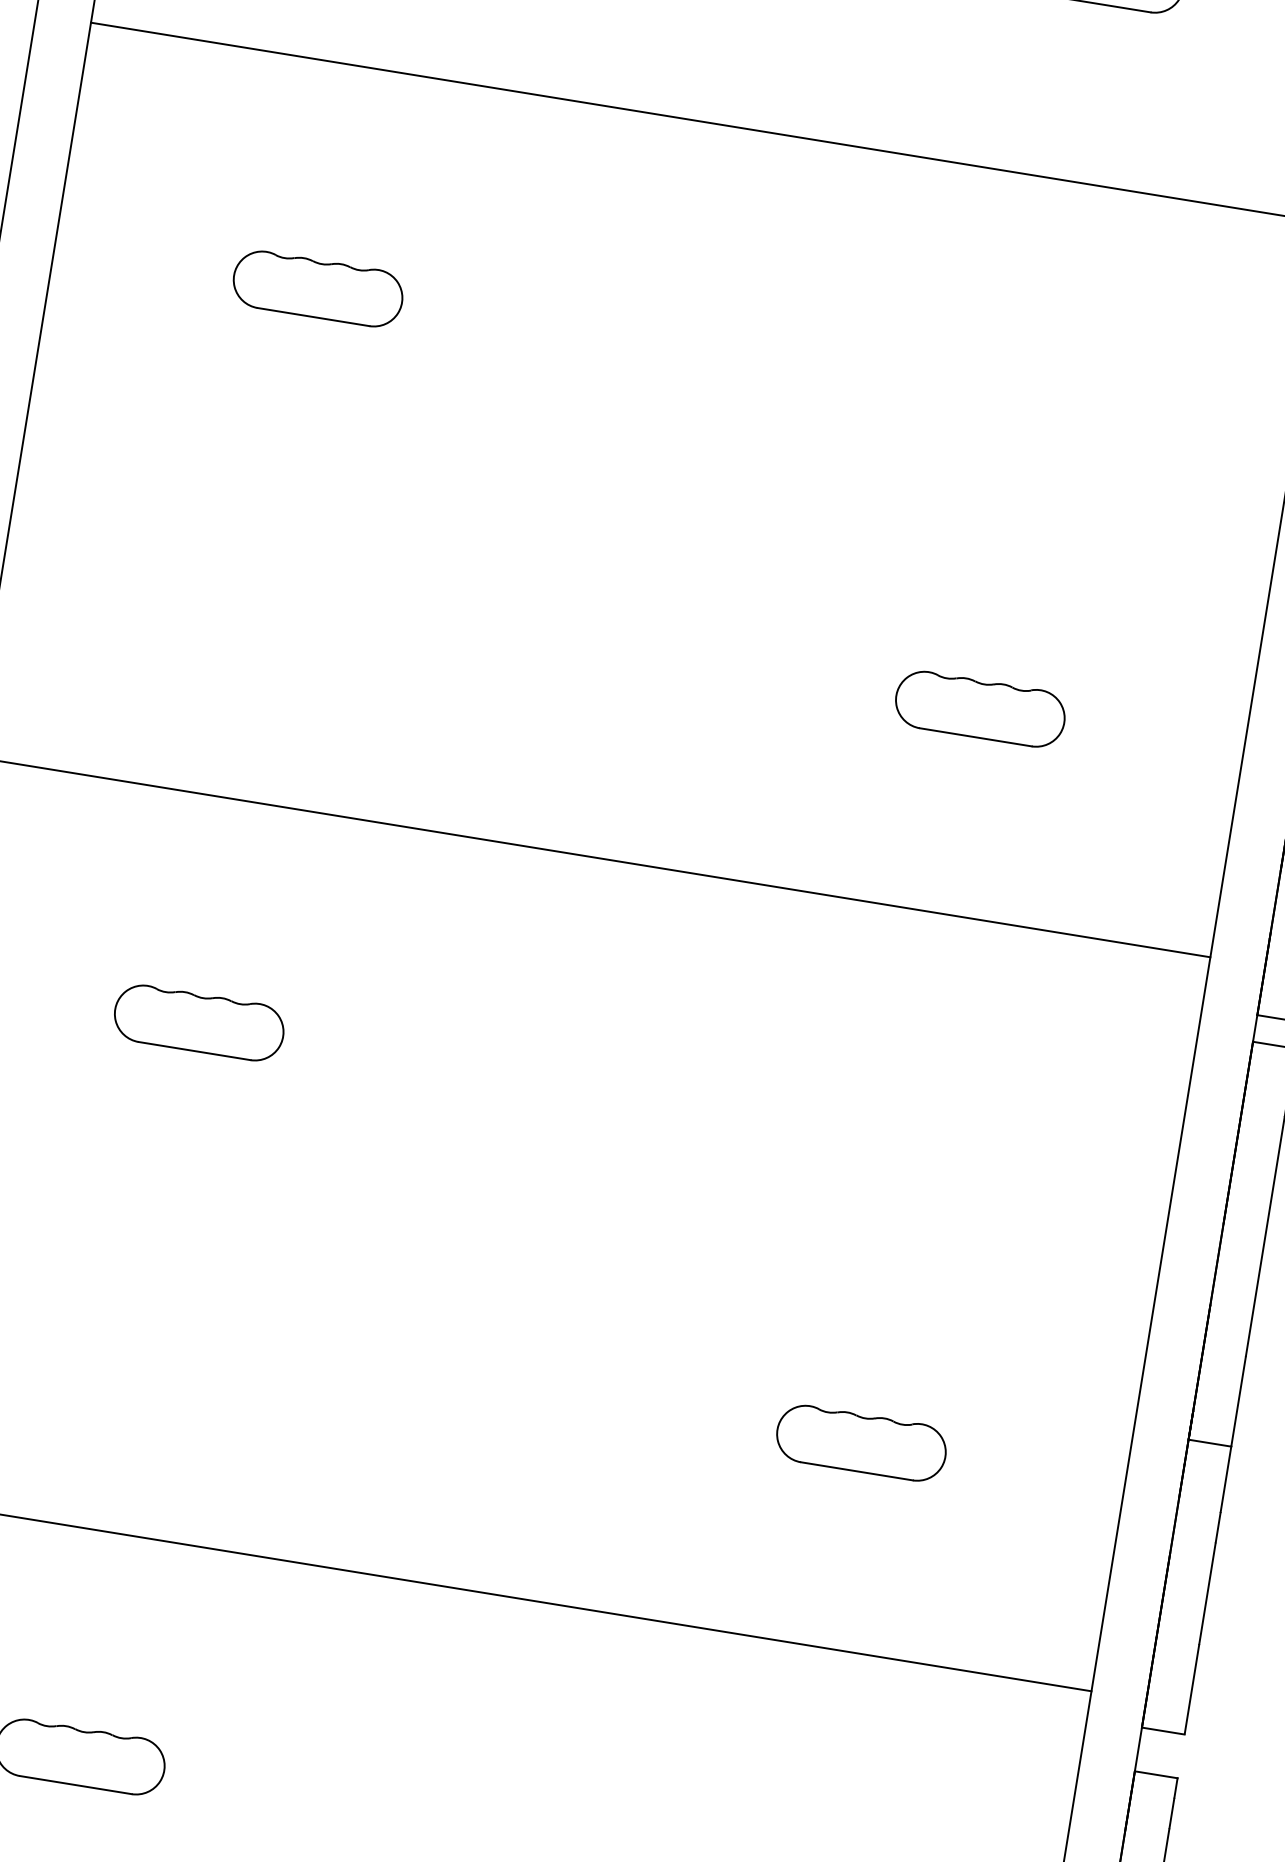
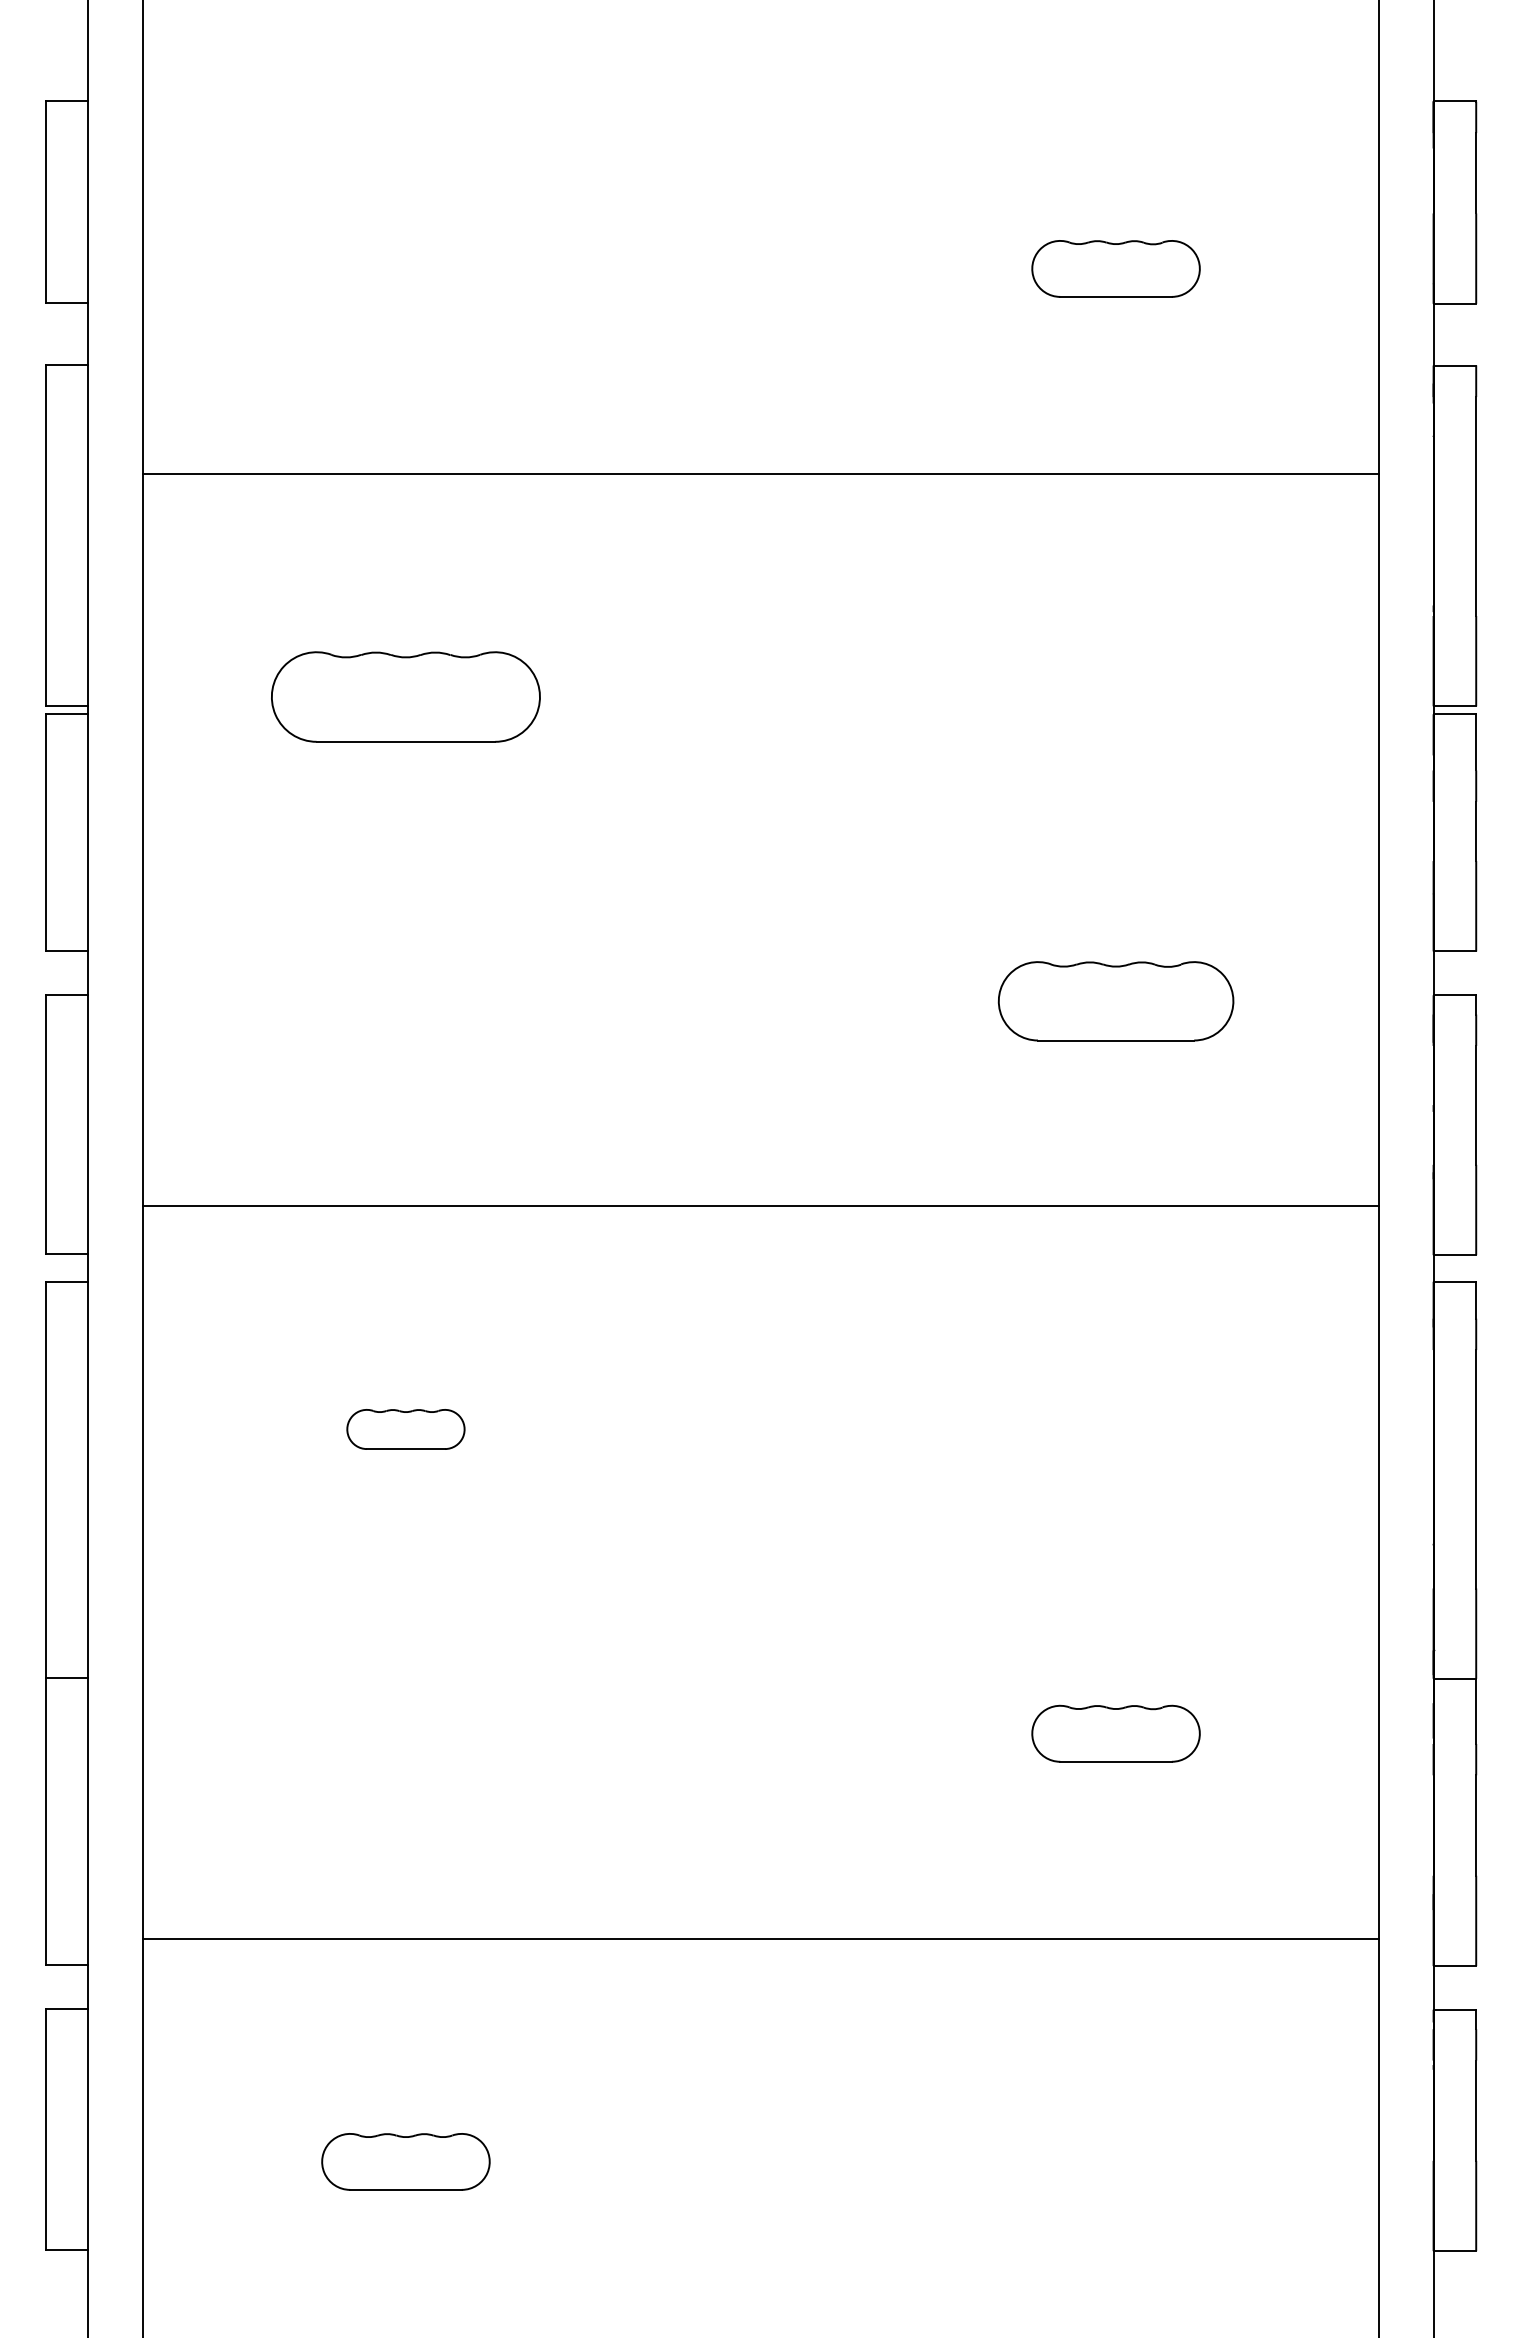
part: (317, 288) -> (405, 696), size x1.6
part: (979, 709) -> (1115, 1001), size x1.4
part: (198, 1022) -> (405, 1429), size x0.7

